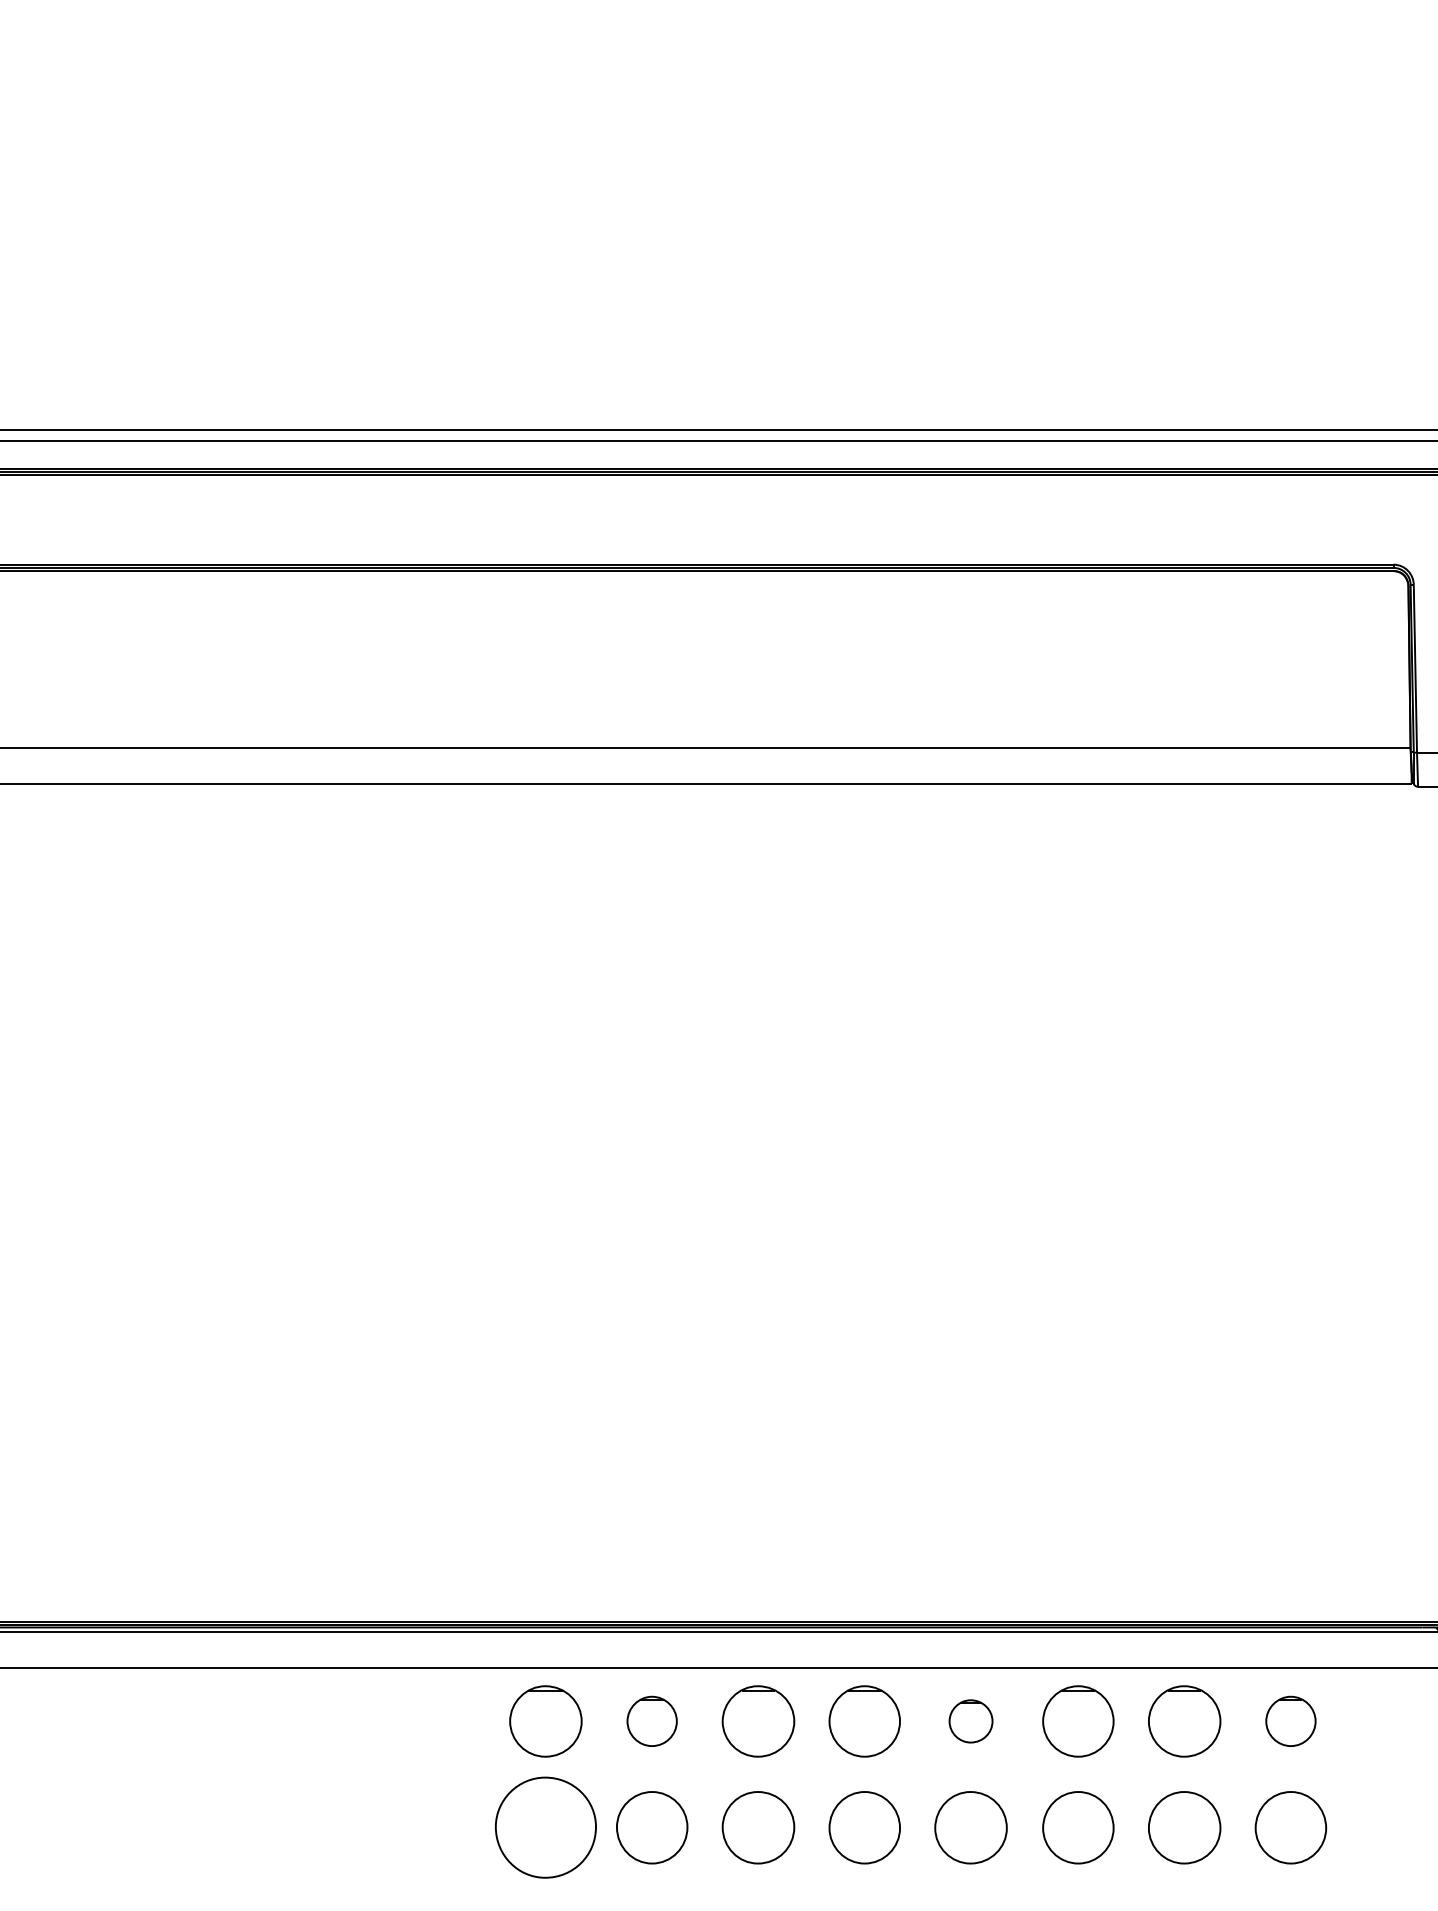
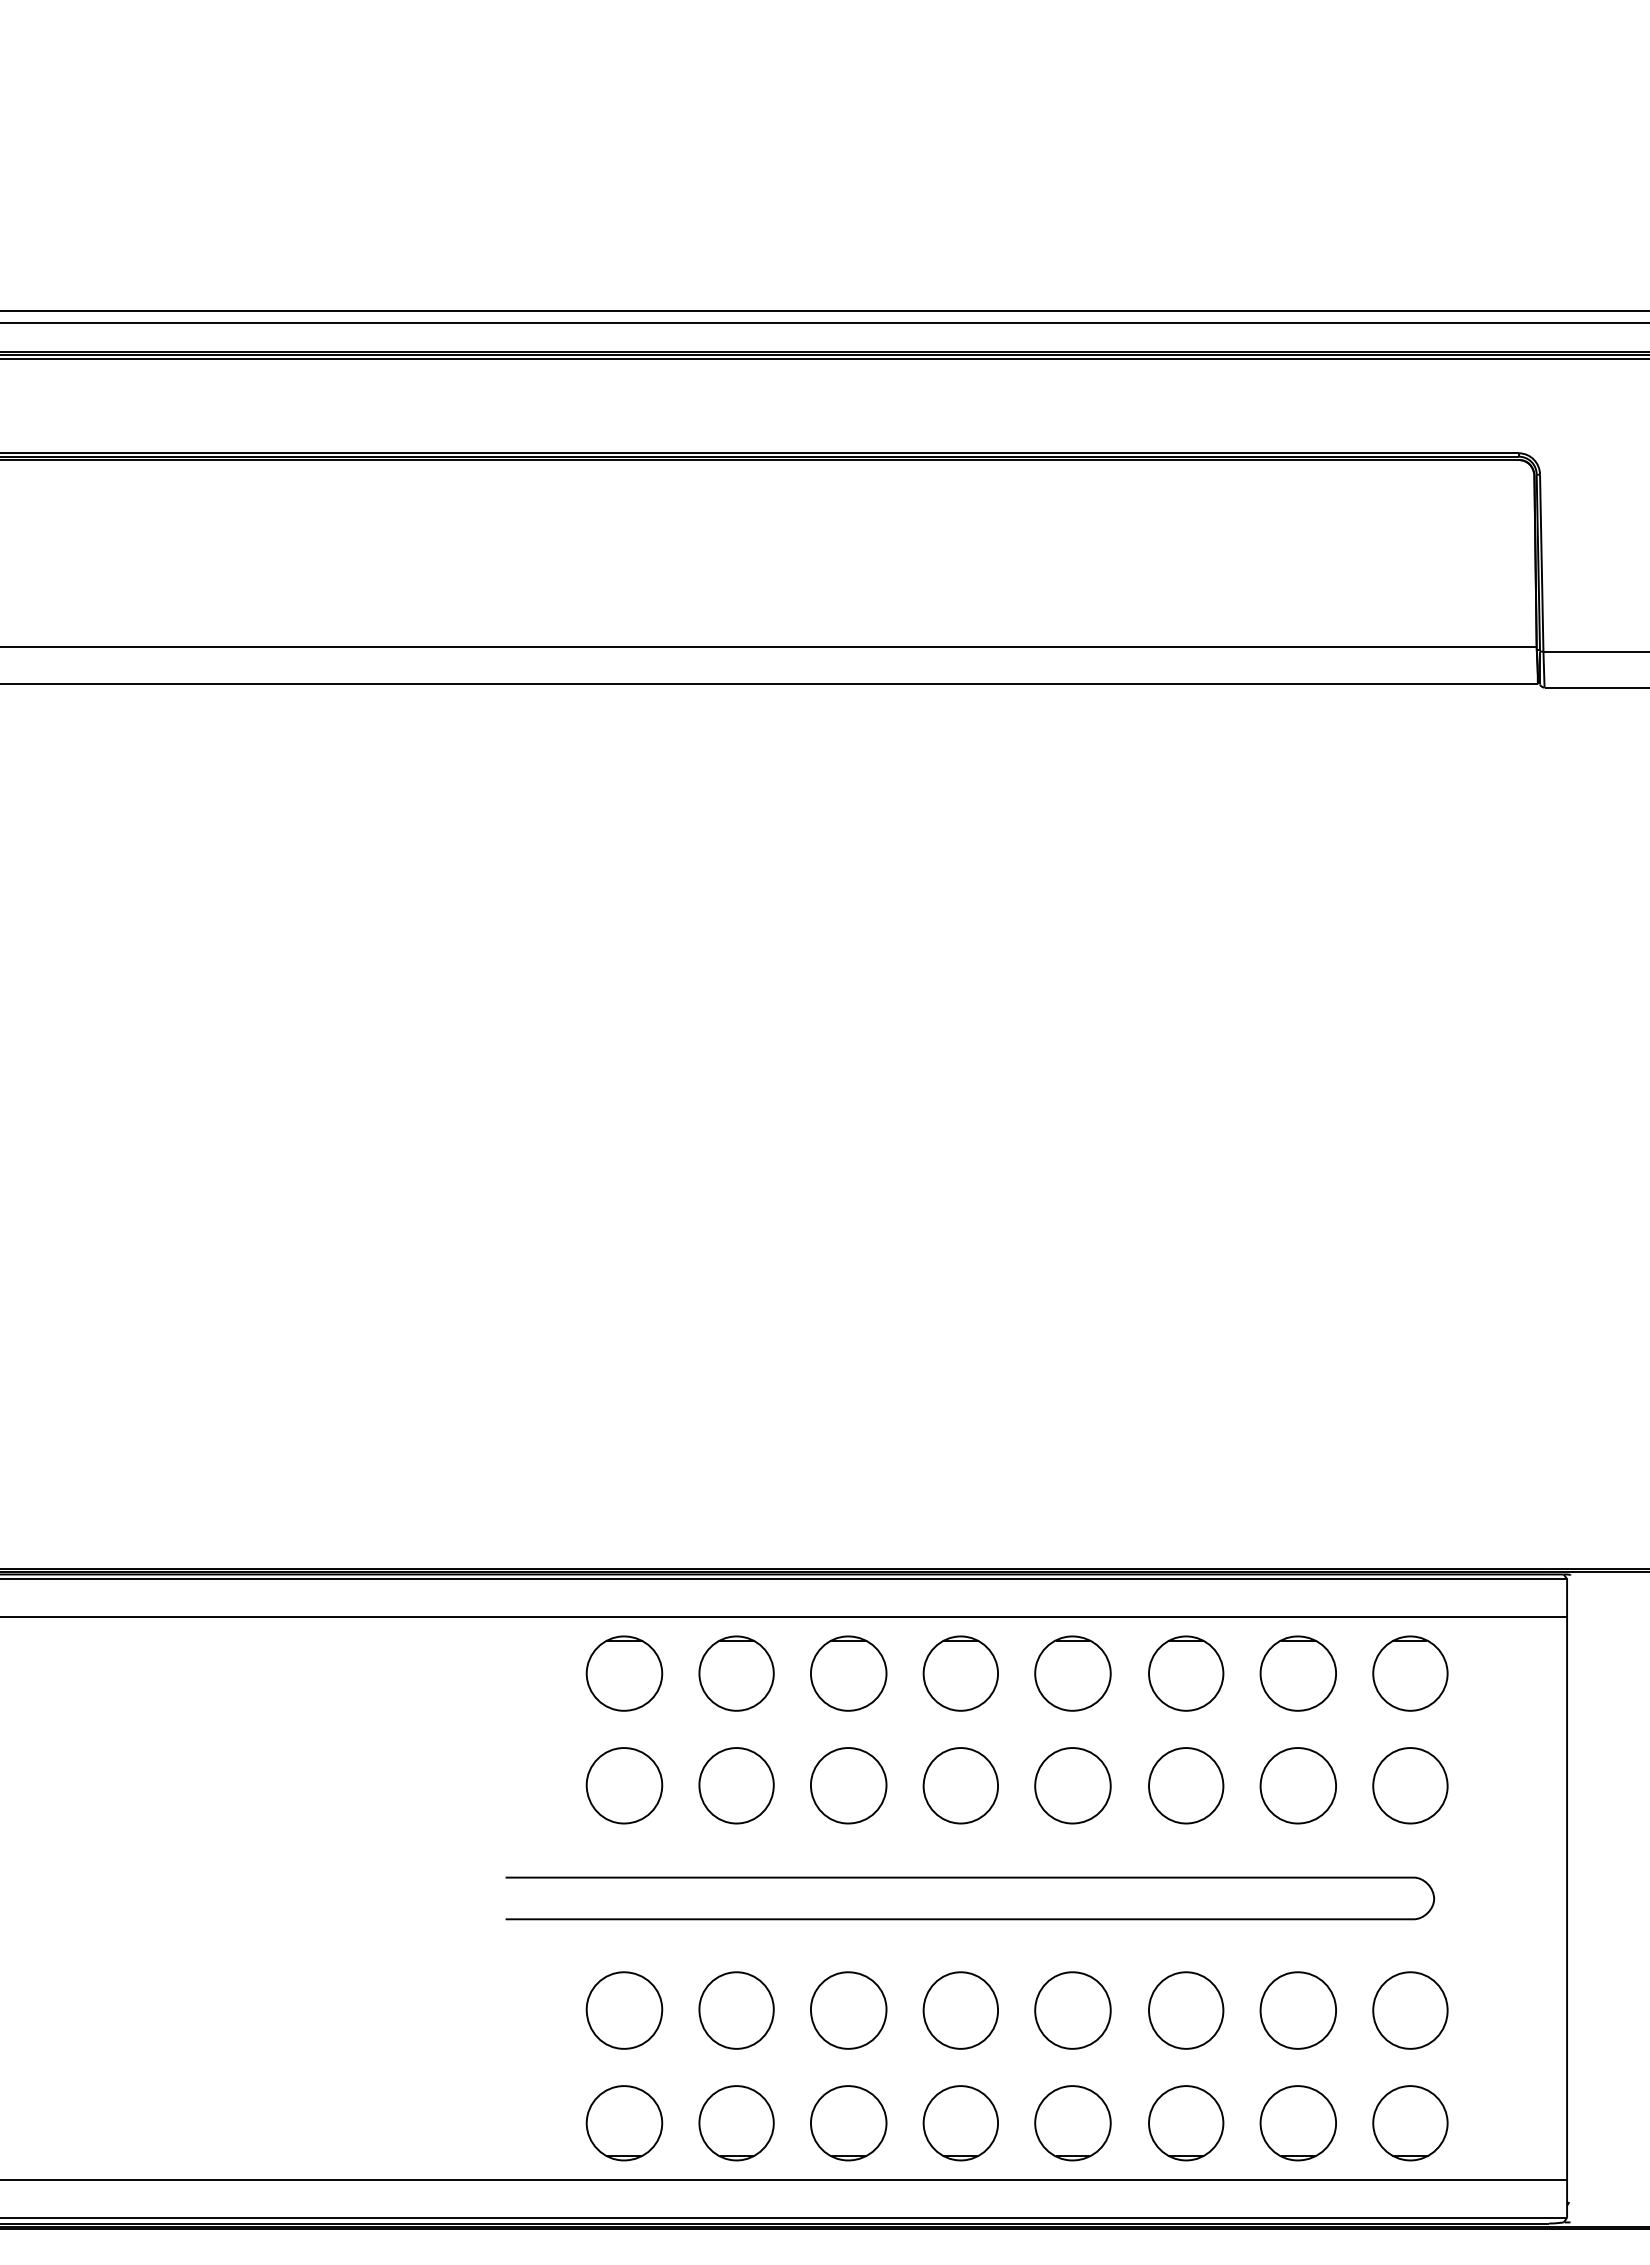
part: (652, 1721) -> (736, 1673), size x1.43
part: (970, 1721) -> (1072, 1673), size x1.67
part: (1290, 1721) -> (1410, 1673), size x1.43
part: (545, 1827) -> (624, 1785), size x0.71

